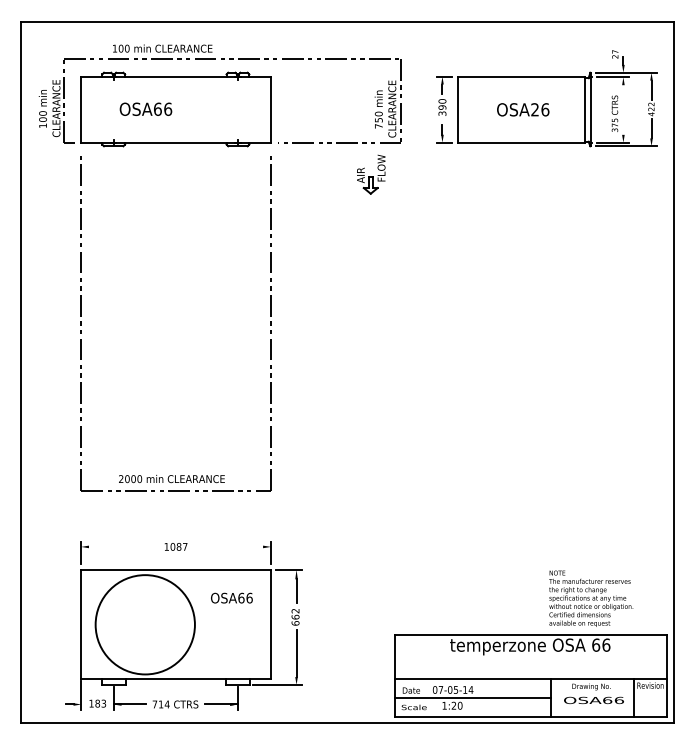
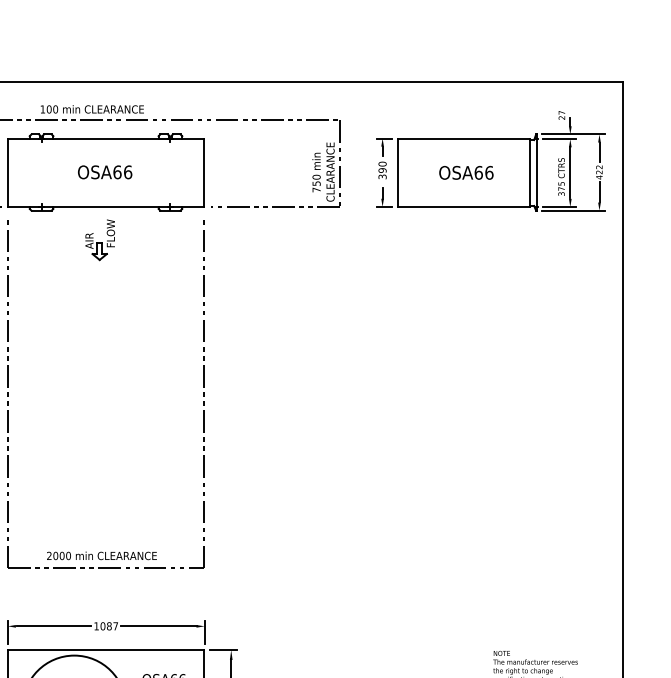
text: (145, 108) -> (104, 171), moved
text: (535, 109) -> (479, 172), OSA26 -> OSA66
line: (623, 109) -> (570, 172), added
part: (371, 174) -> (100, 239), moved
line: (125, 546) -> (53, 625), added
line: (226, 546) -> (158, 625), added

